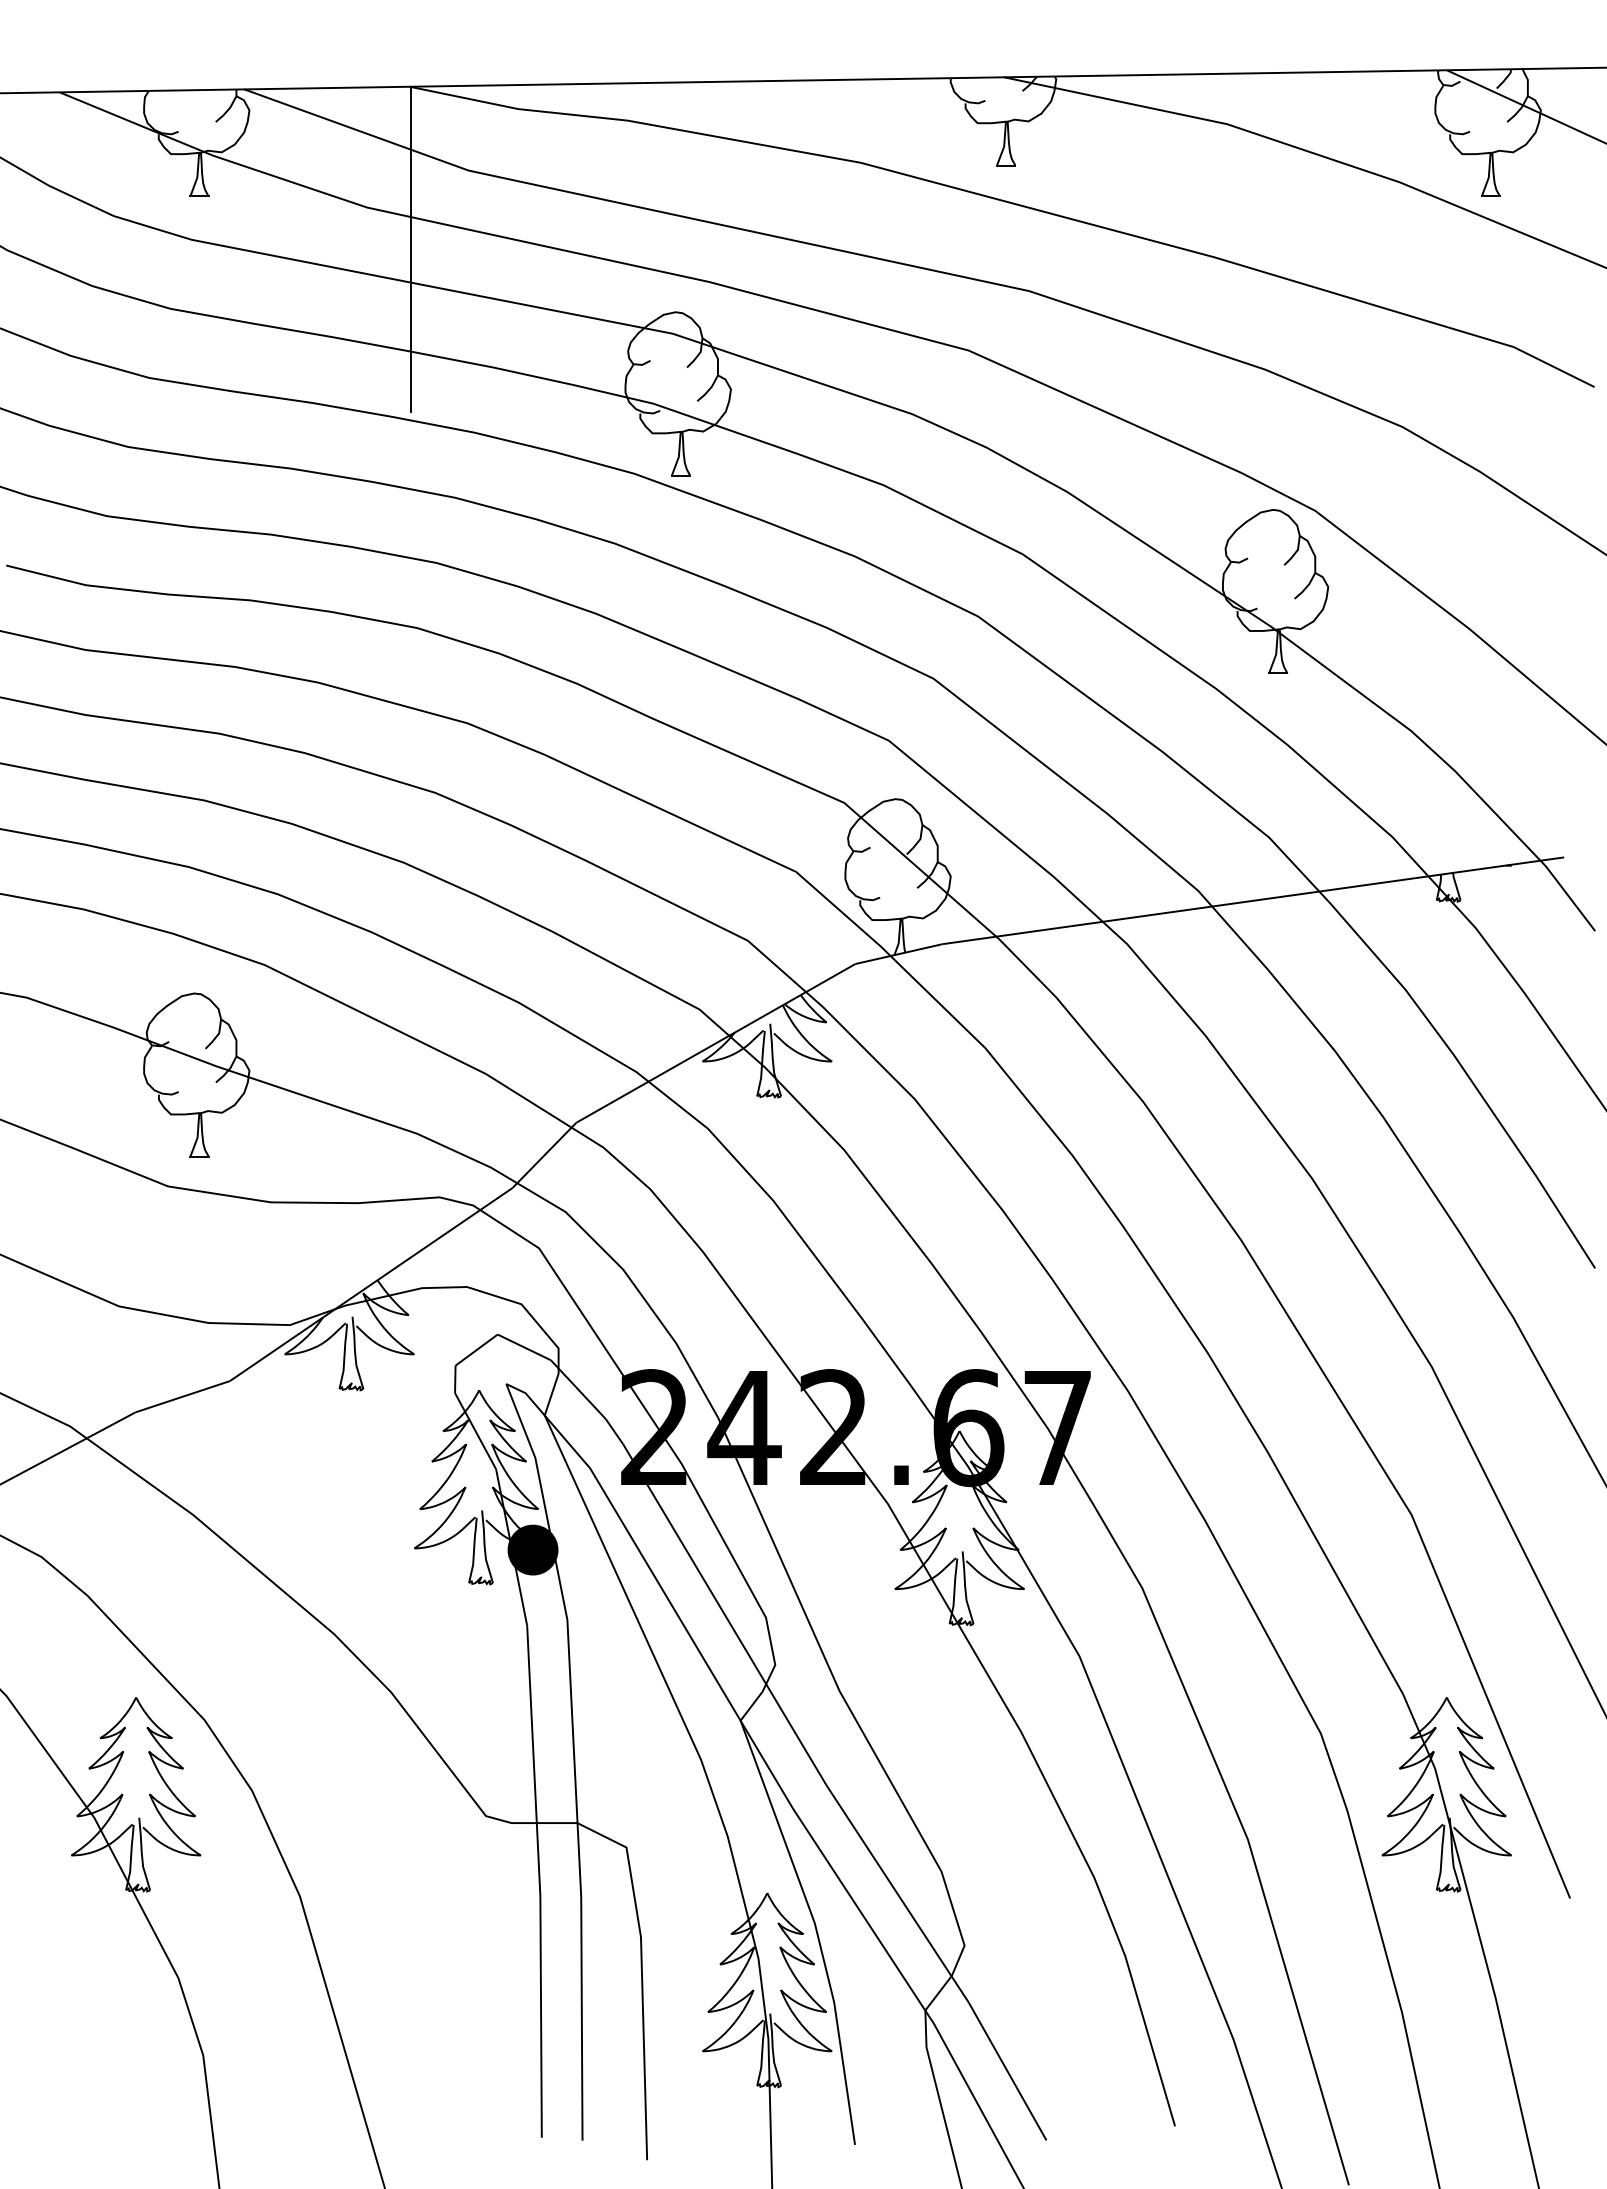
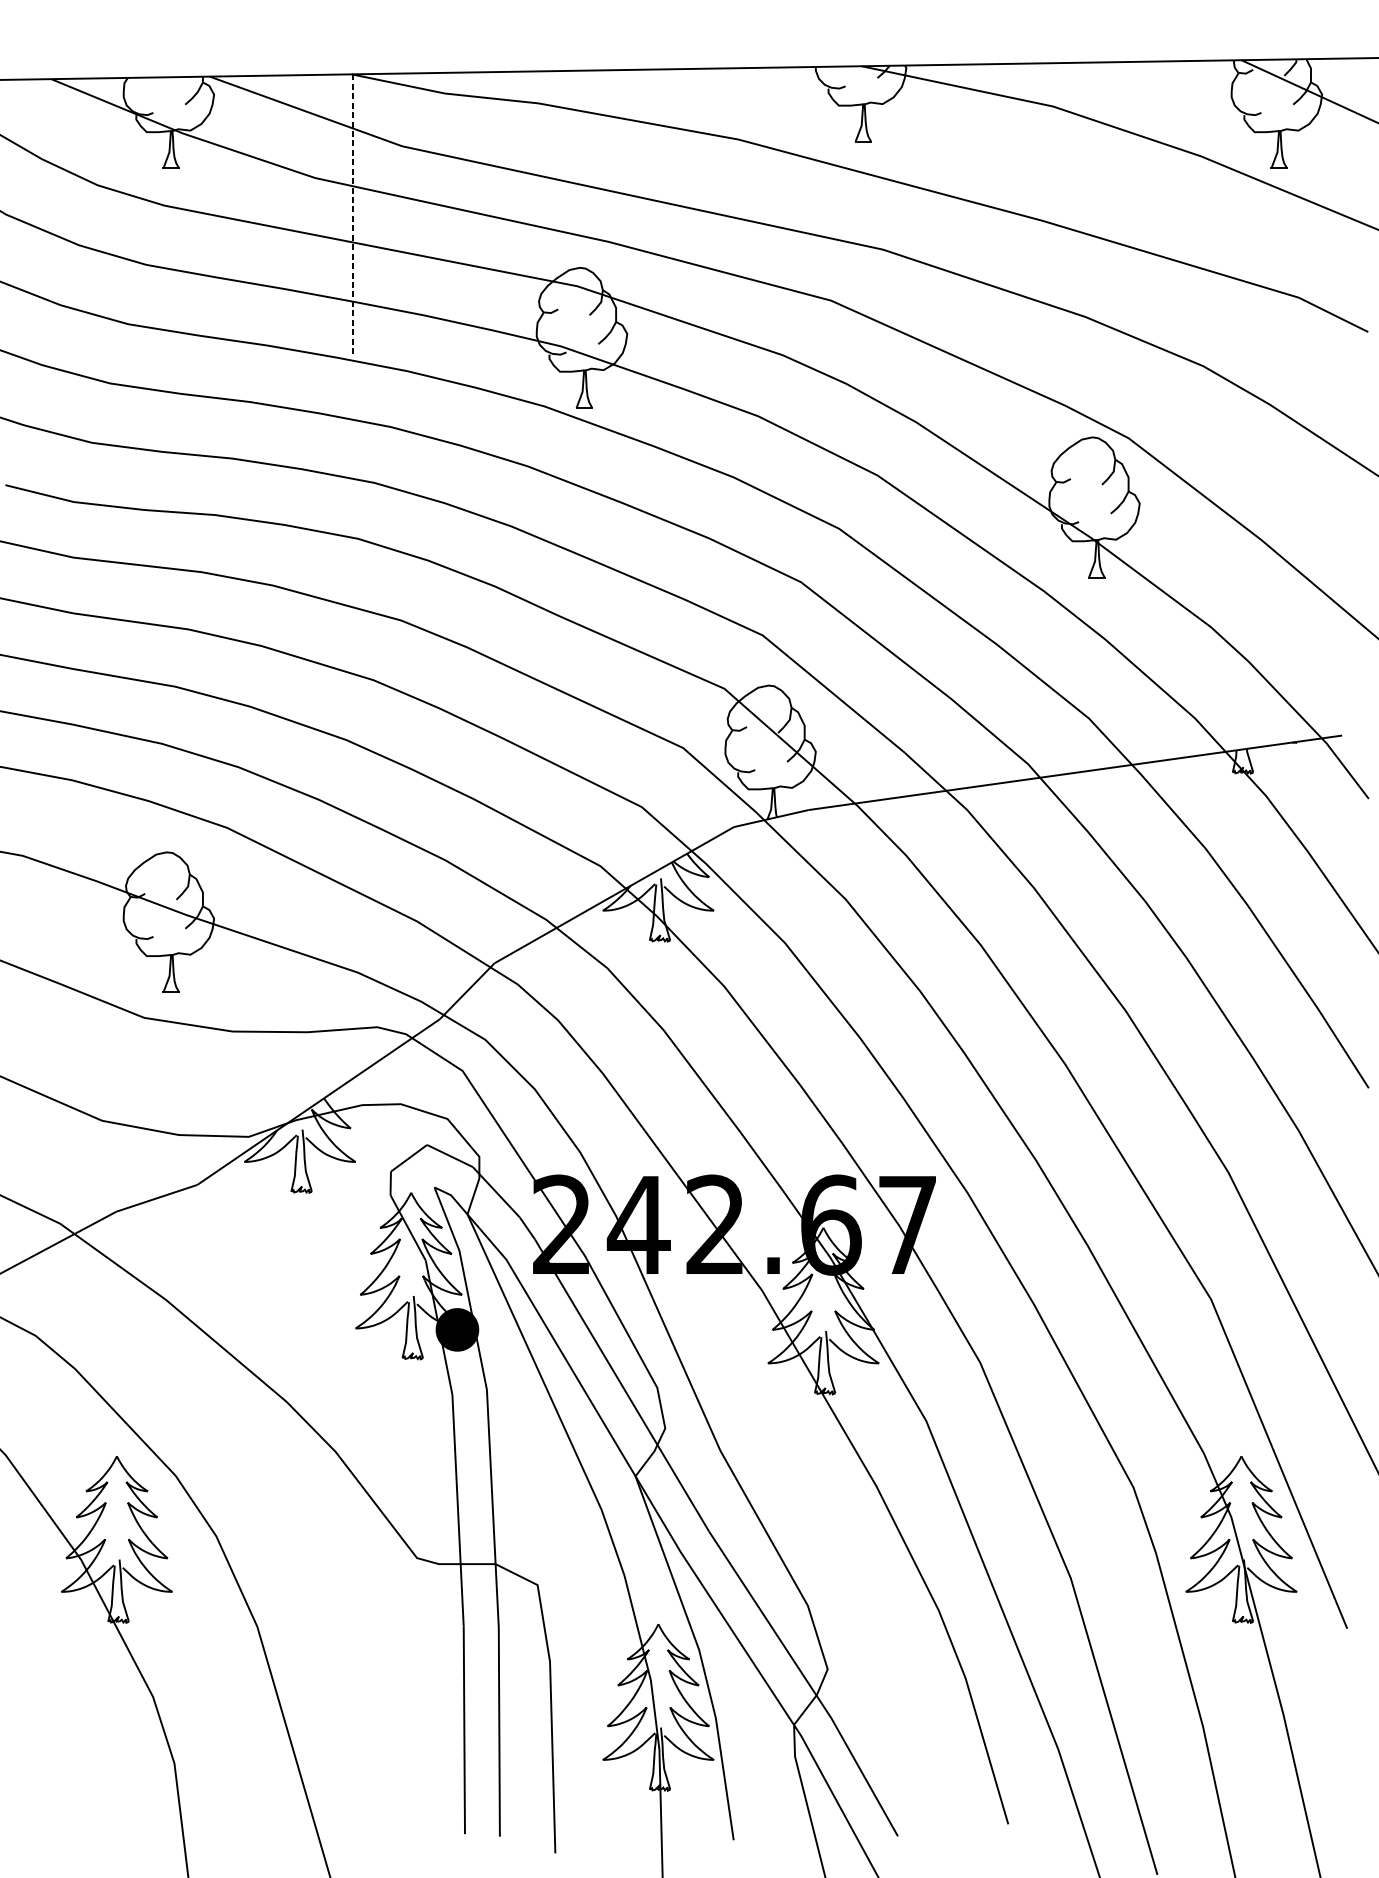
line: (410, 249) -> (352, 213), solid -> dashed

